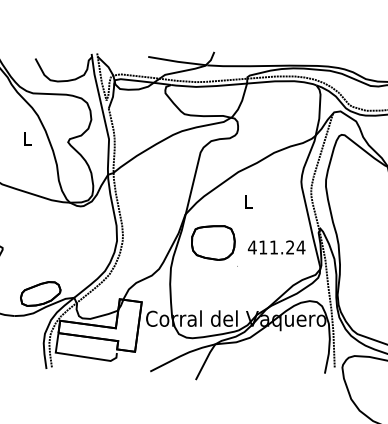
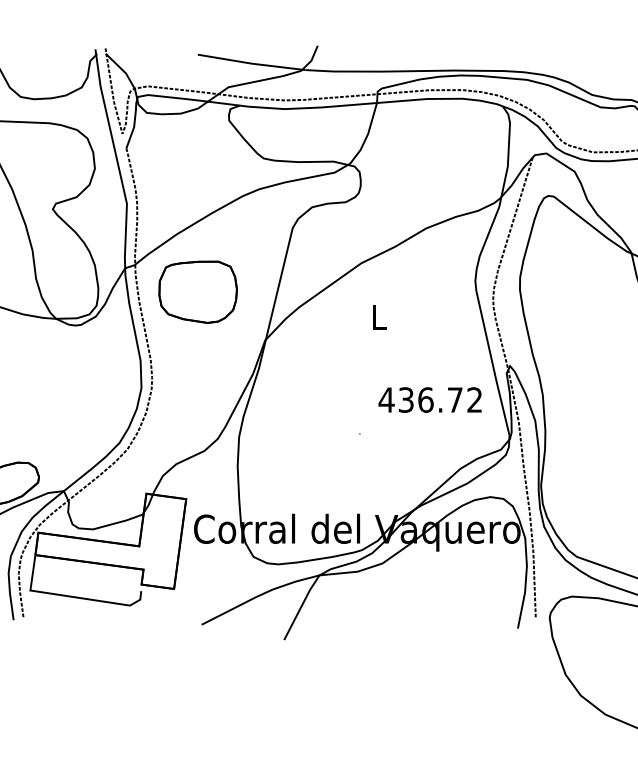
part: (213, 242) -> (198, 291), moved
text: (282, 247) -> (441, 399), 411.24 -> 436.72

